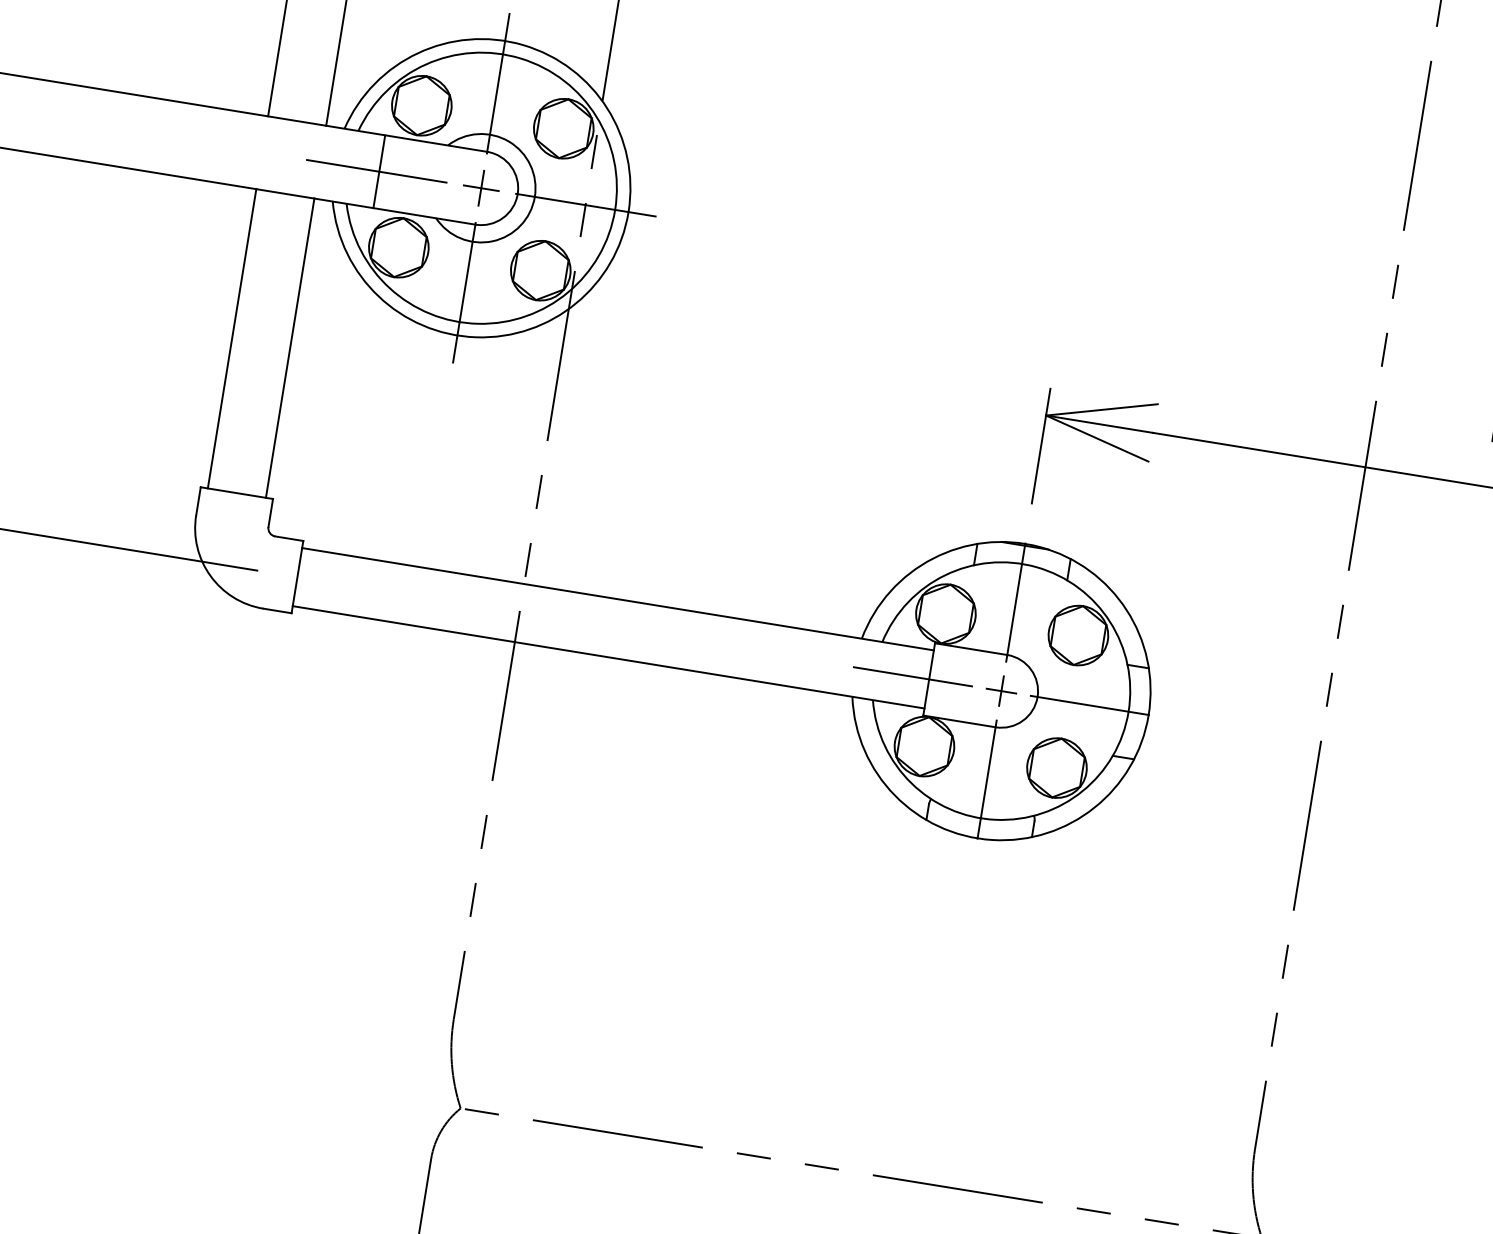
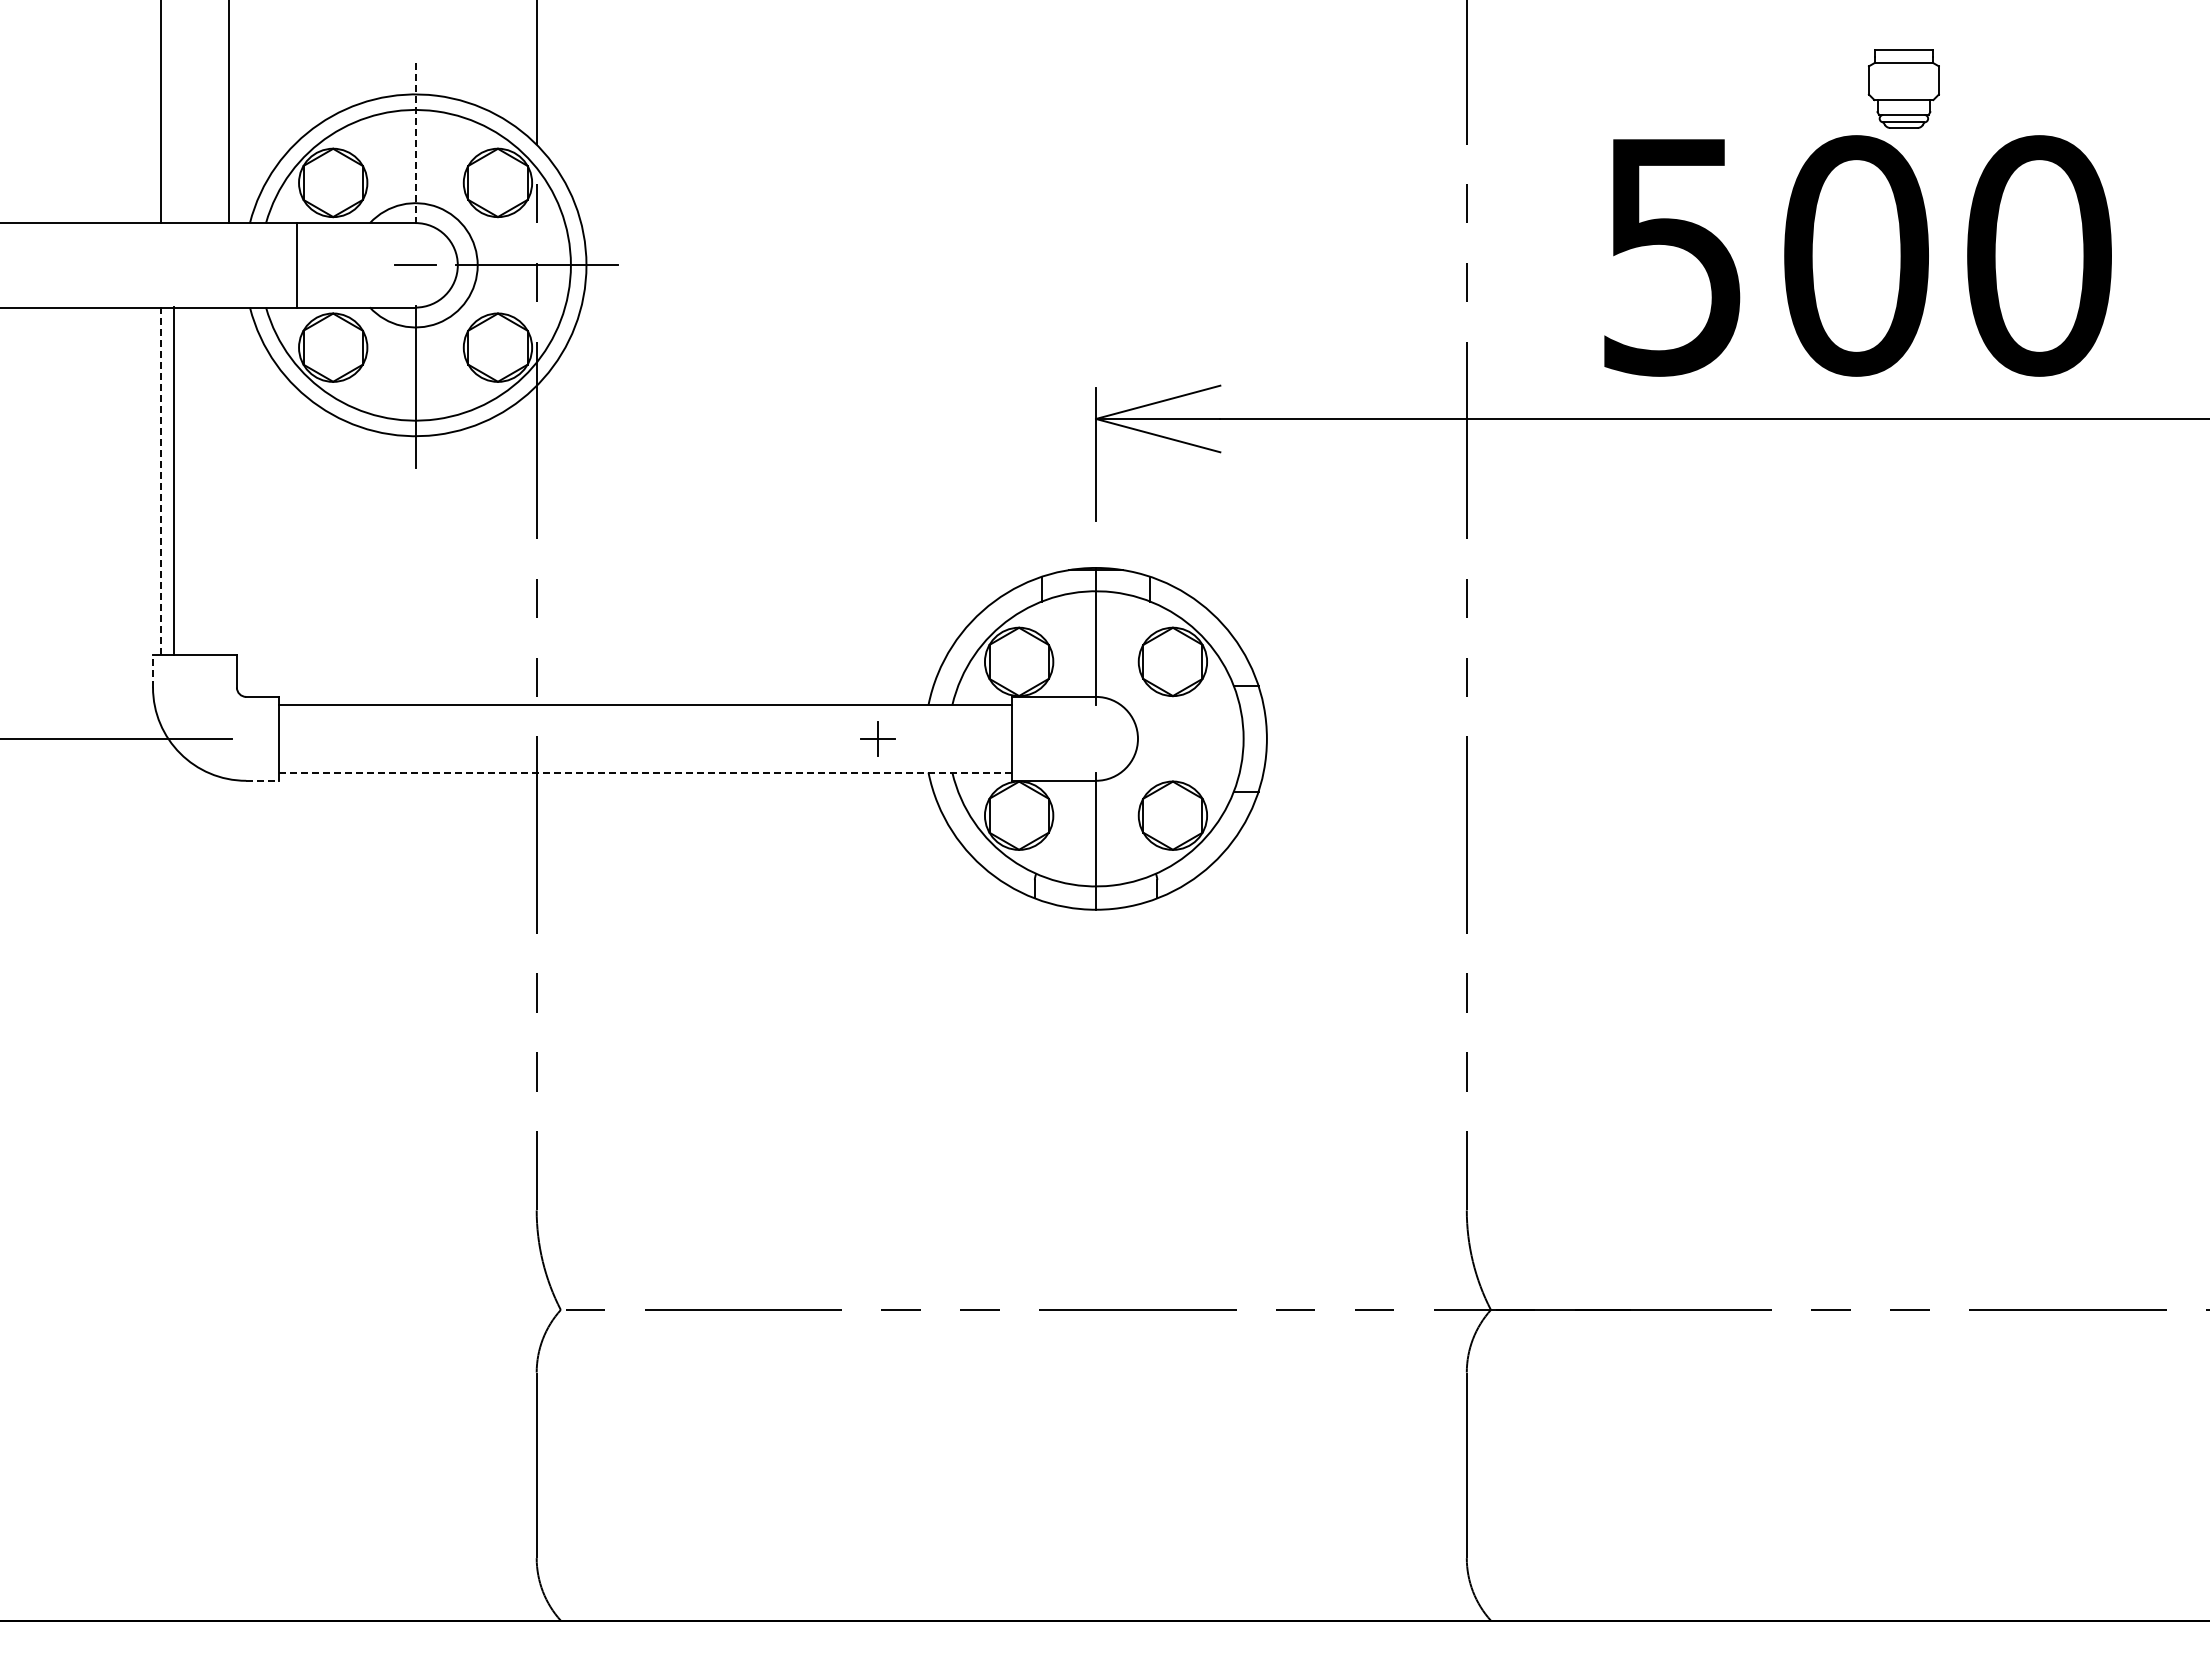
line: (498, 83) -> (415, 143), solid -> dashed
line: (376, 171) -> (294, 265), removed
line: (481, 188) -> (415, 265), removed
line: (232, 339) -> (161, 481), solid -> dashed
line: (290, 347) -> (173, 480), moved
line: (199, 500) -> (153, 670), solid -> dashed
line: (278, 610) -> (263, 780), solid -> dashed
line: (608, 657) -> (645, 772), solid -> dashed
line: (912, 676) -> (992, 738), removed
part: (1001, 690) -> (877, 738), moved
line: (1089, 705) -> (1198, 738), removed

